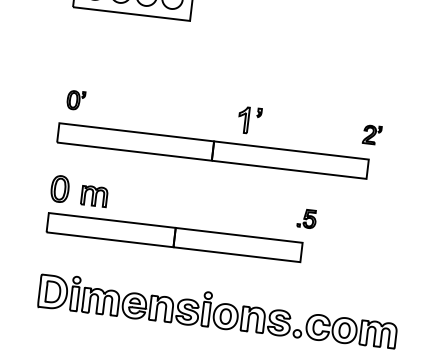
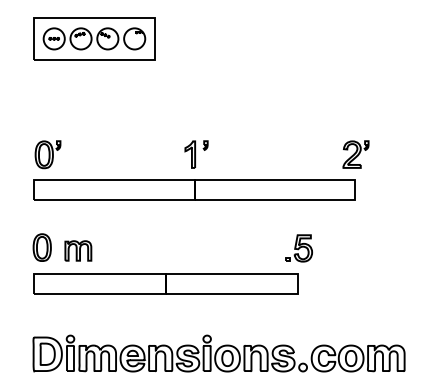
part: (75, 100) -> (47, 154), size x1.43
part: (249, 120) -> (196, 154), moved
part: (371, 134) -> (355, 154), size x1.43
part: (306, 218) -> (298, 248), size x1.43

